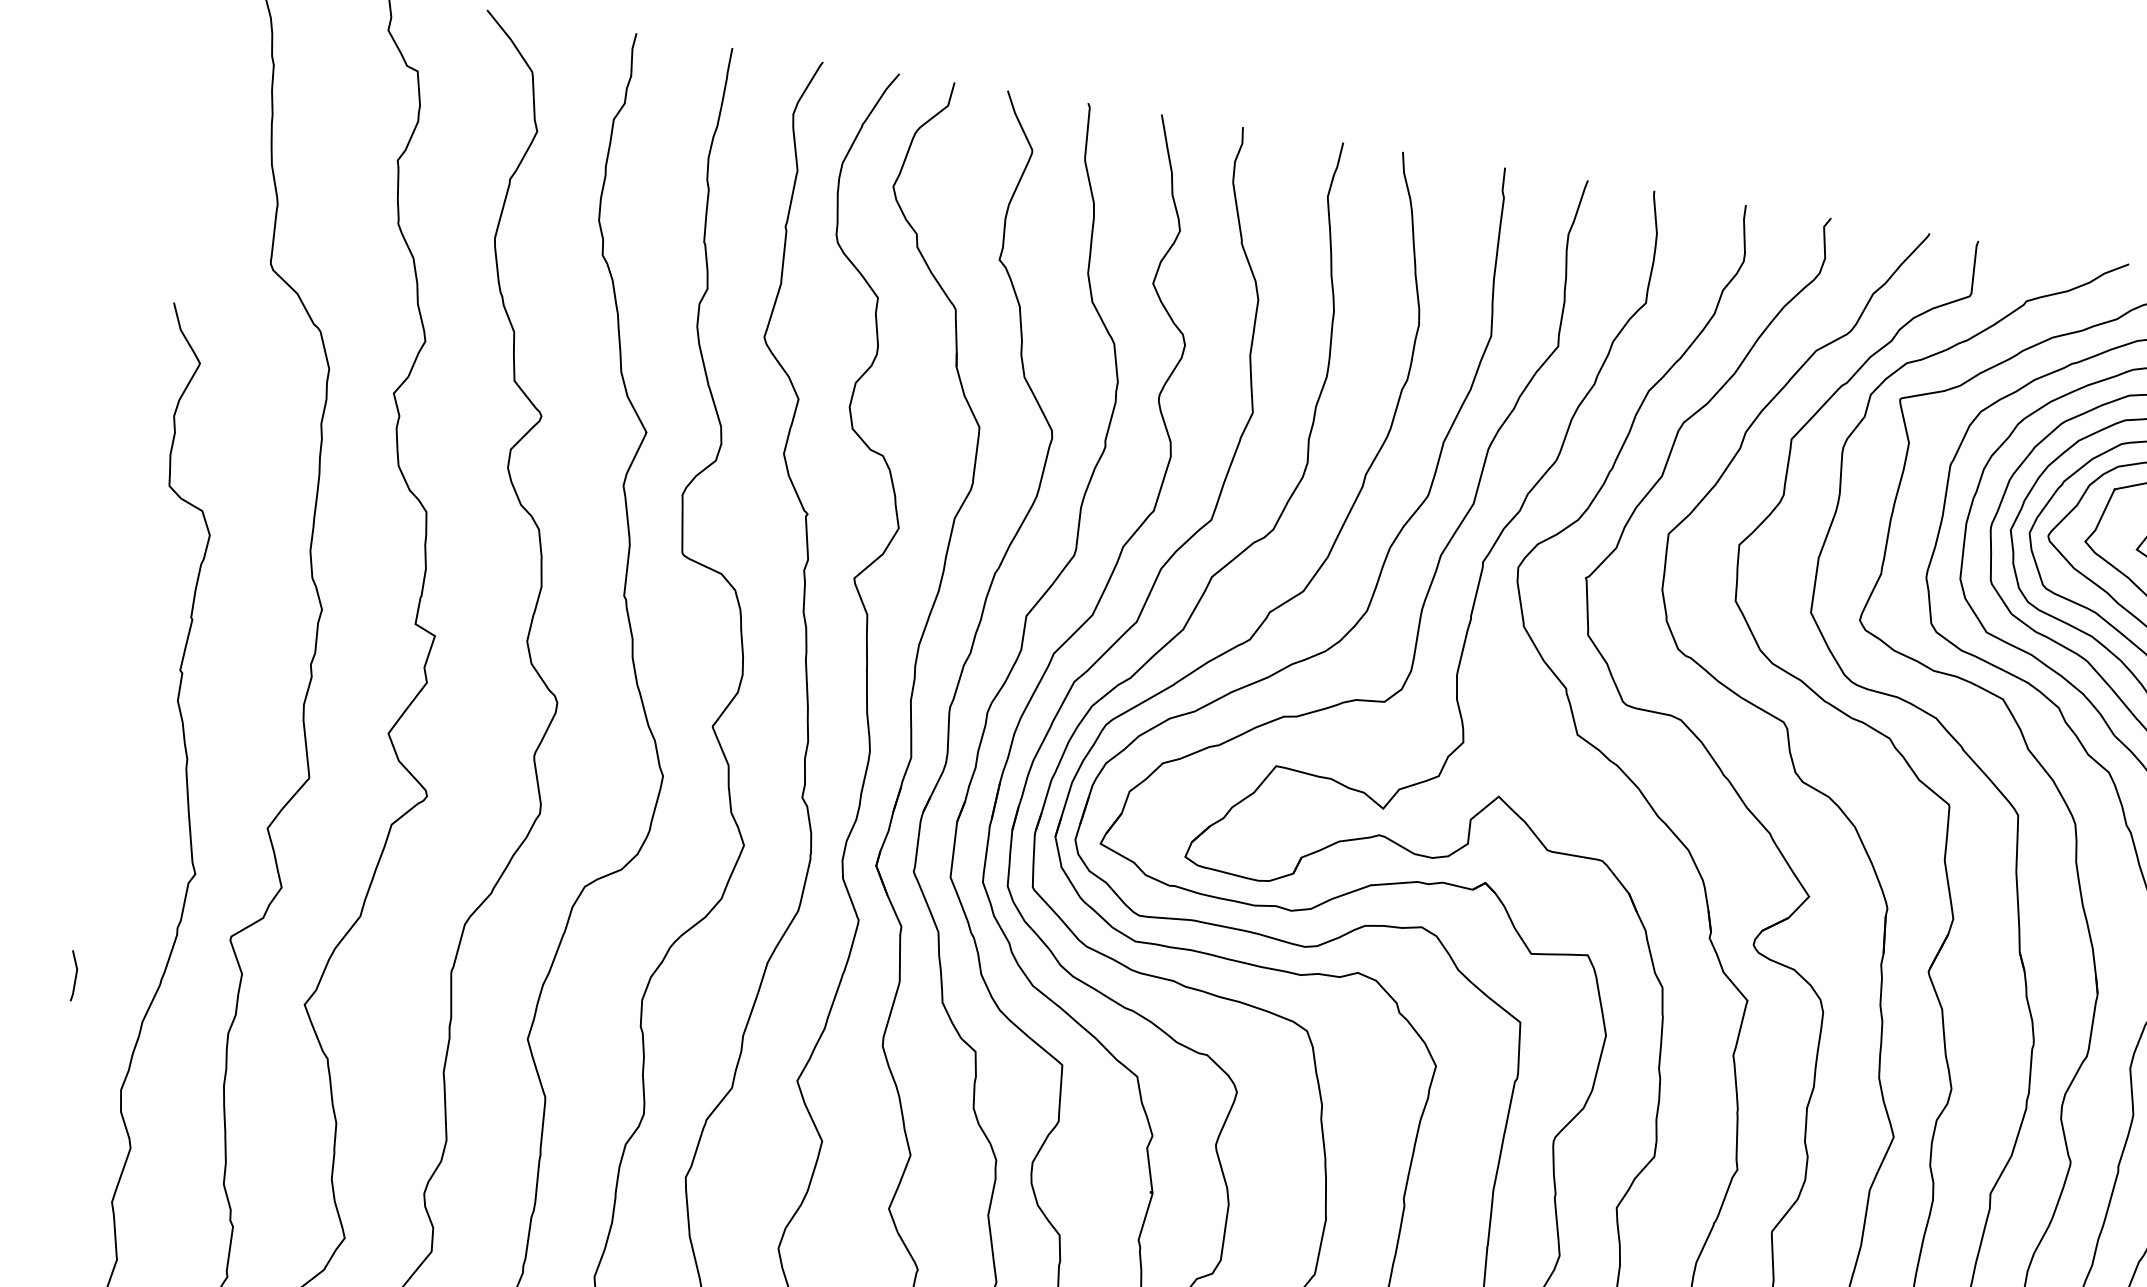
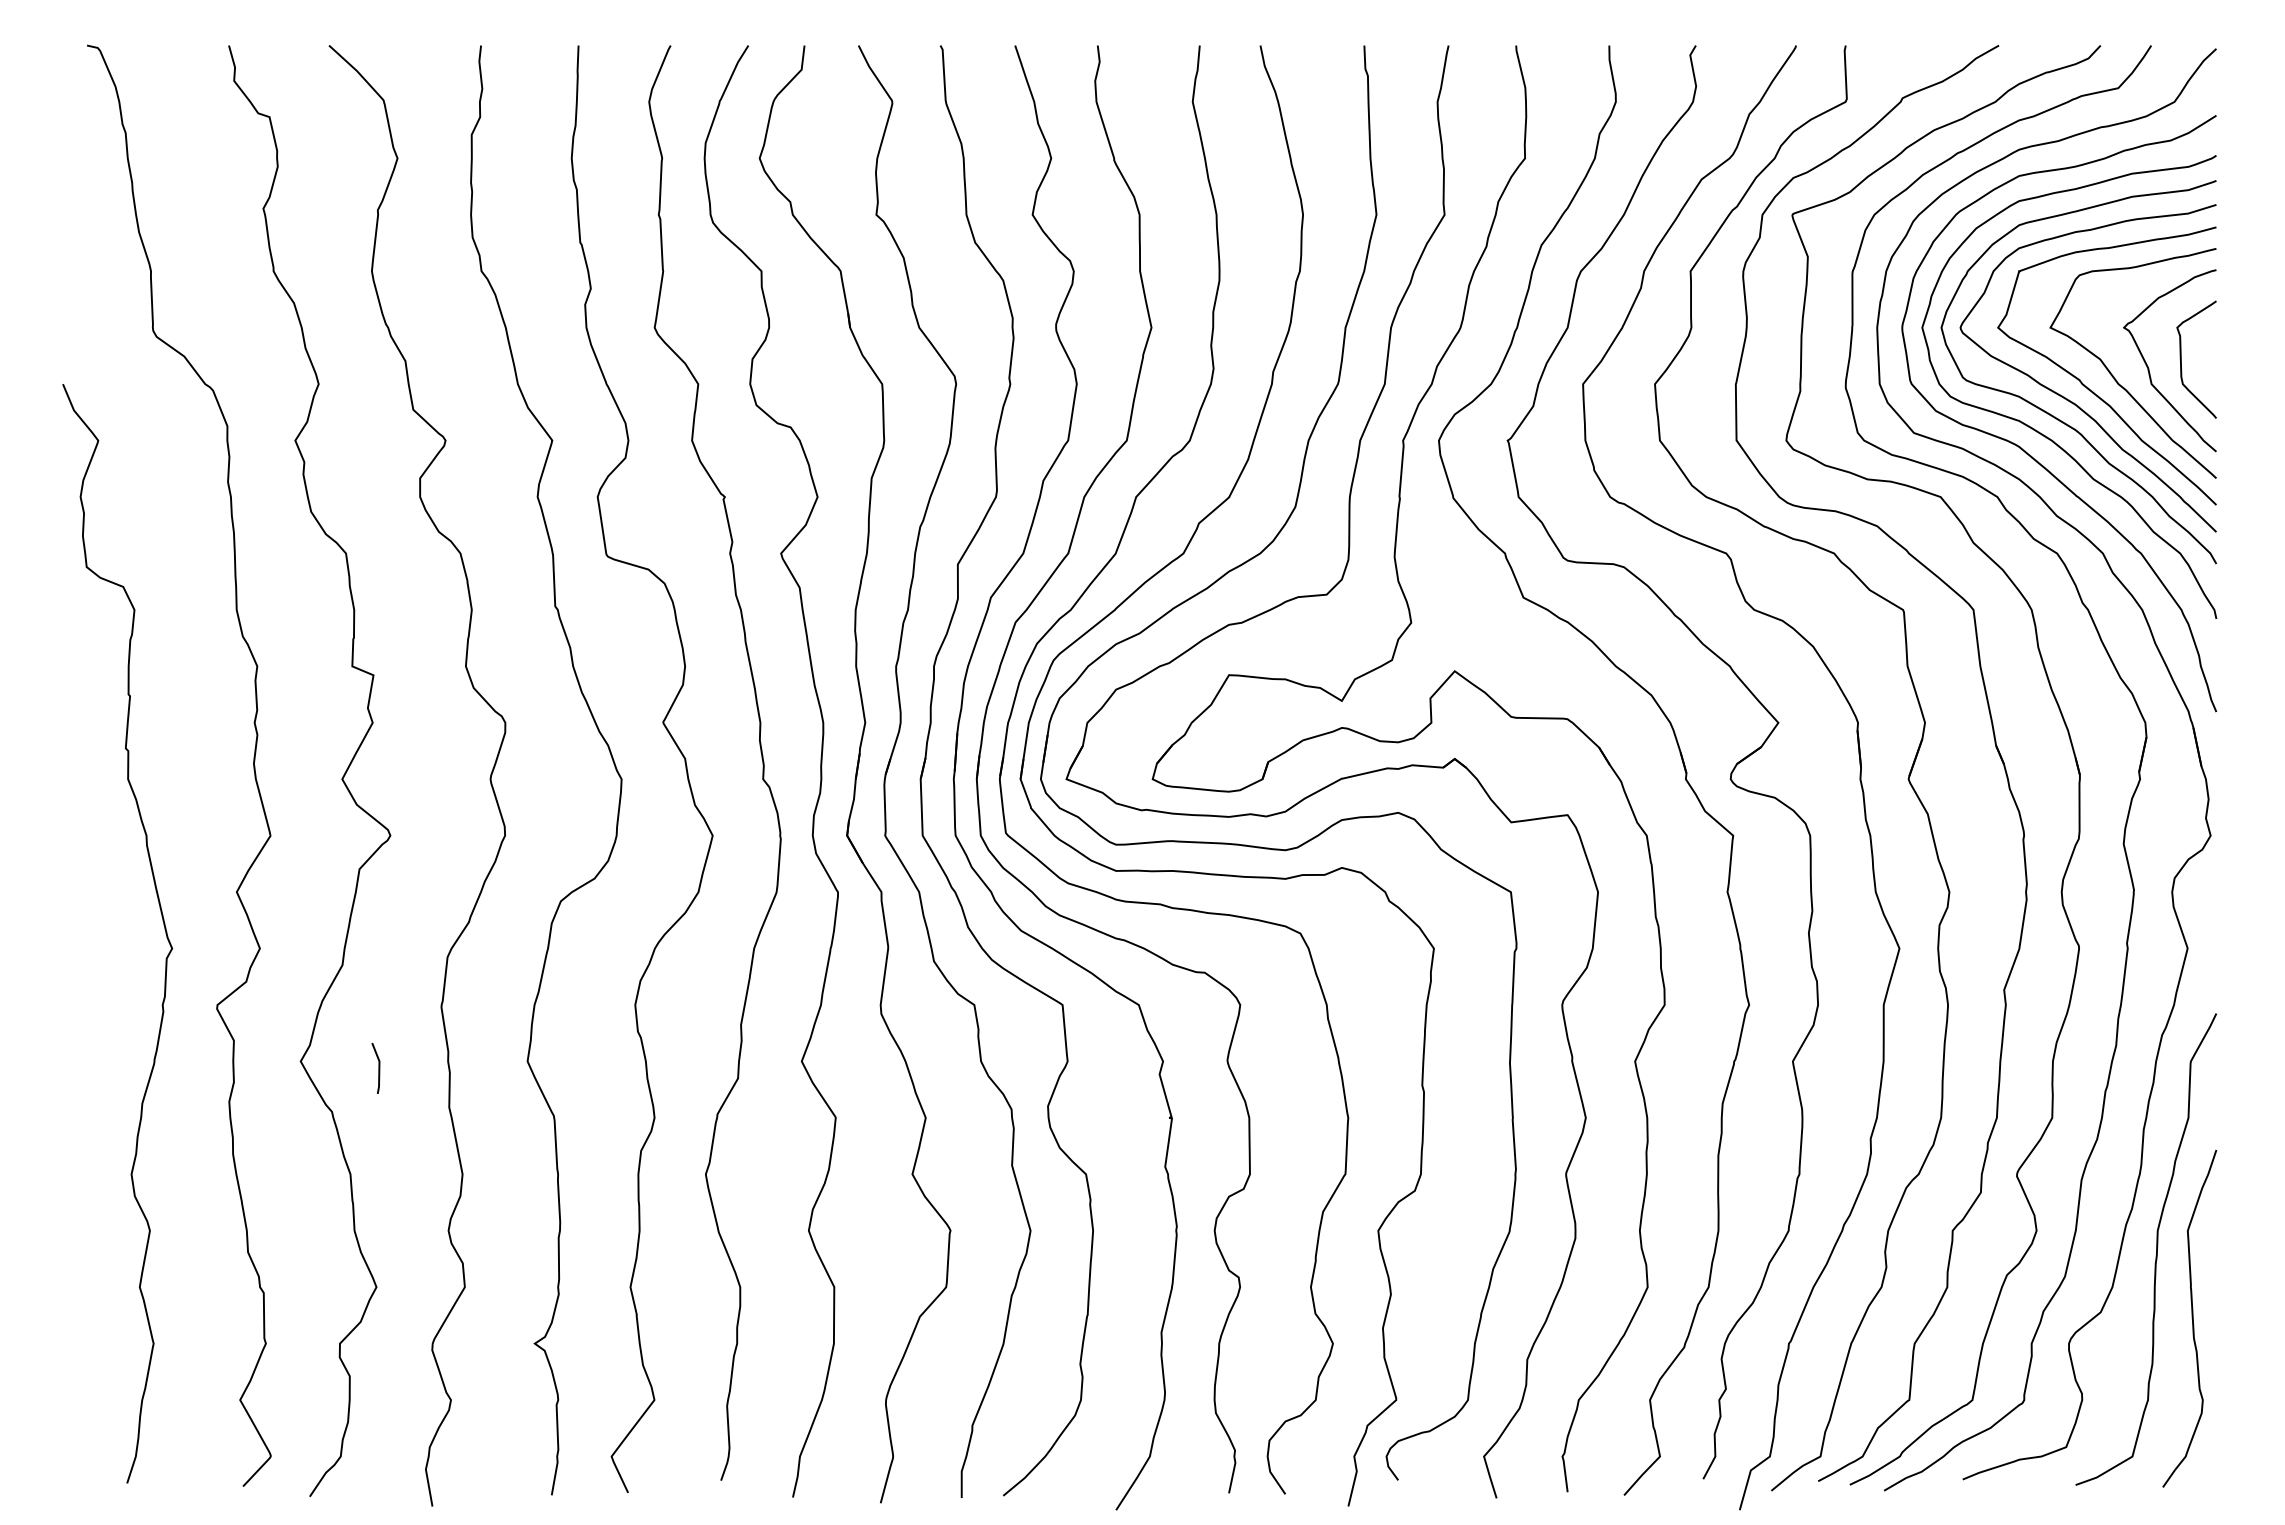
line: (75, 976) -> (378, 1068), moved

